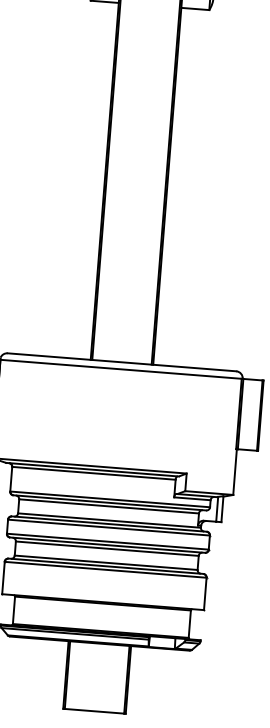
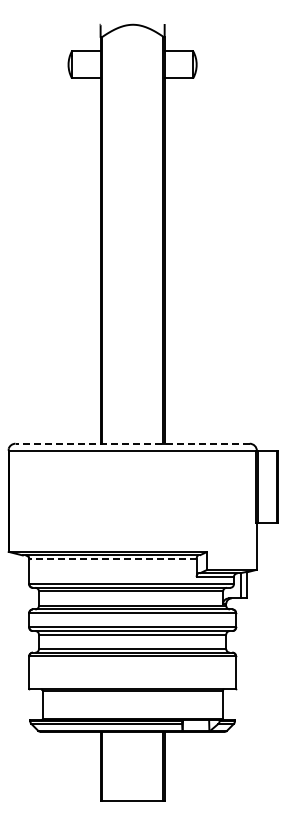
line: (121, 362) -> (132, 443), solid -> dashed
line: (93, 473) -> (112, 559), solid -> dashed

